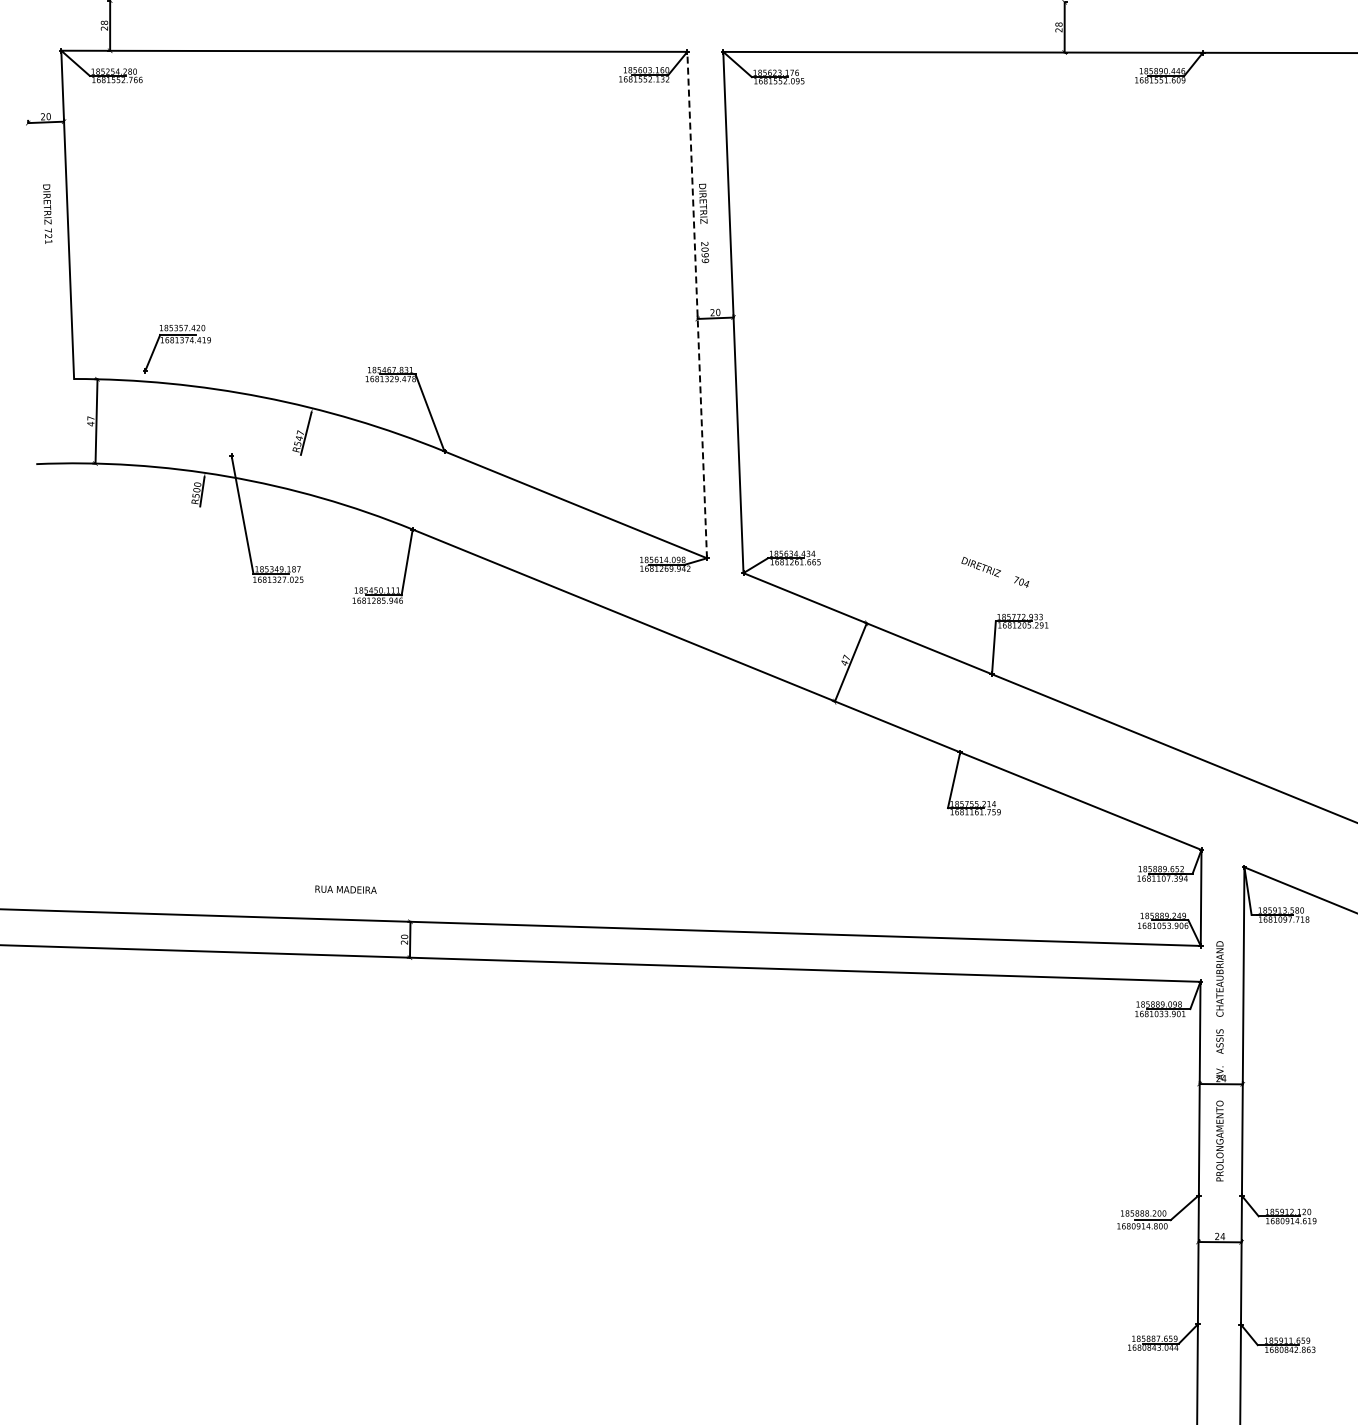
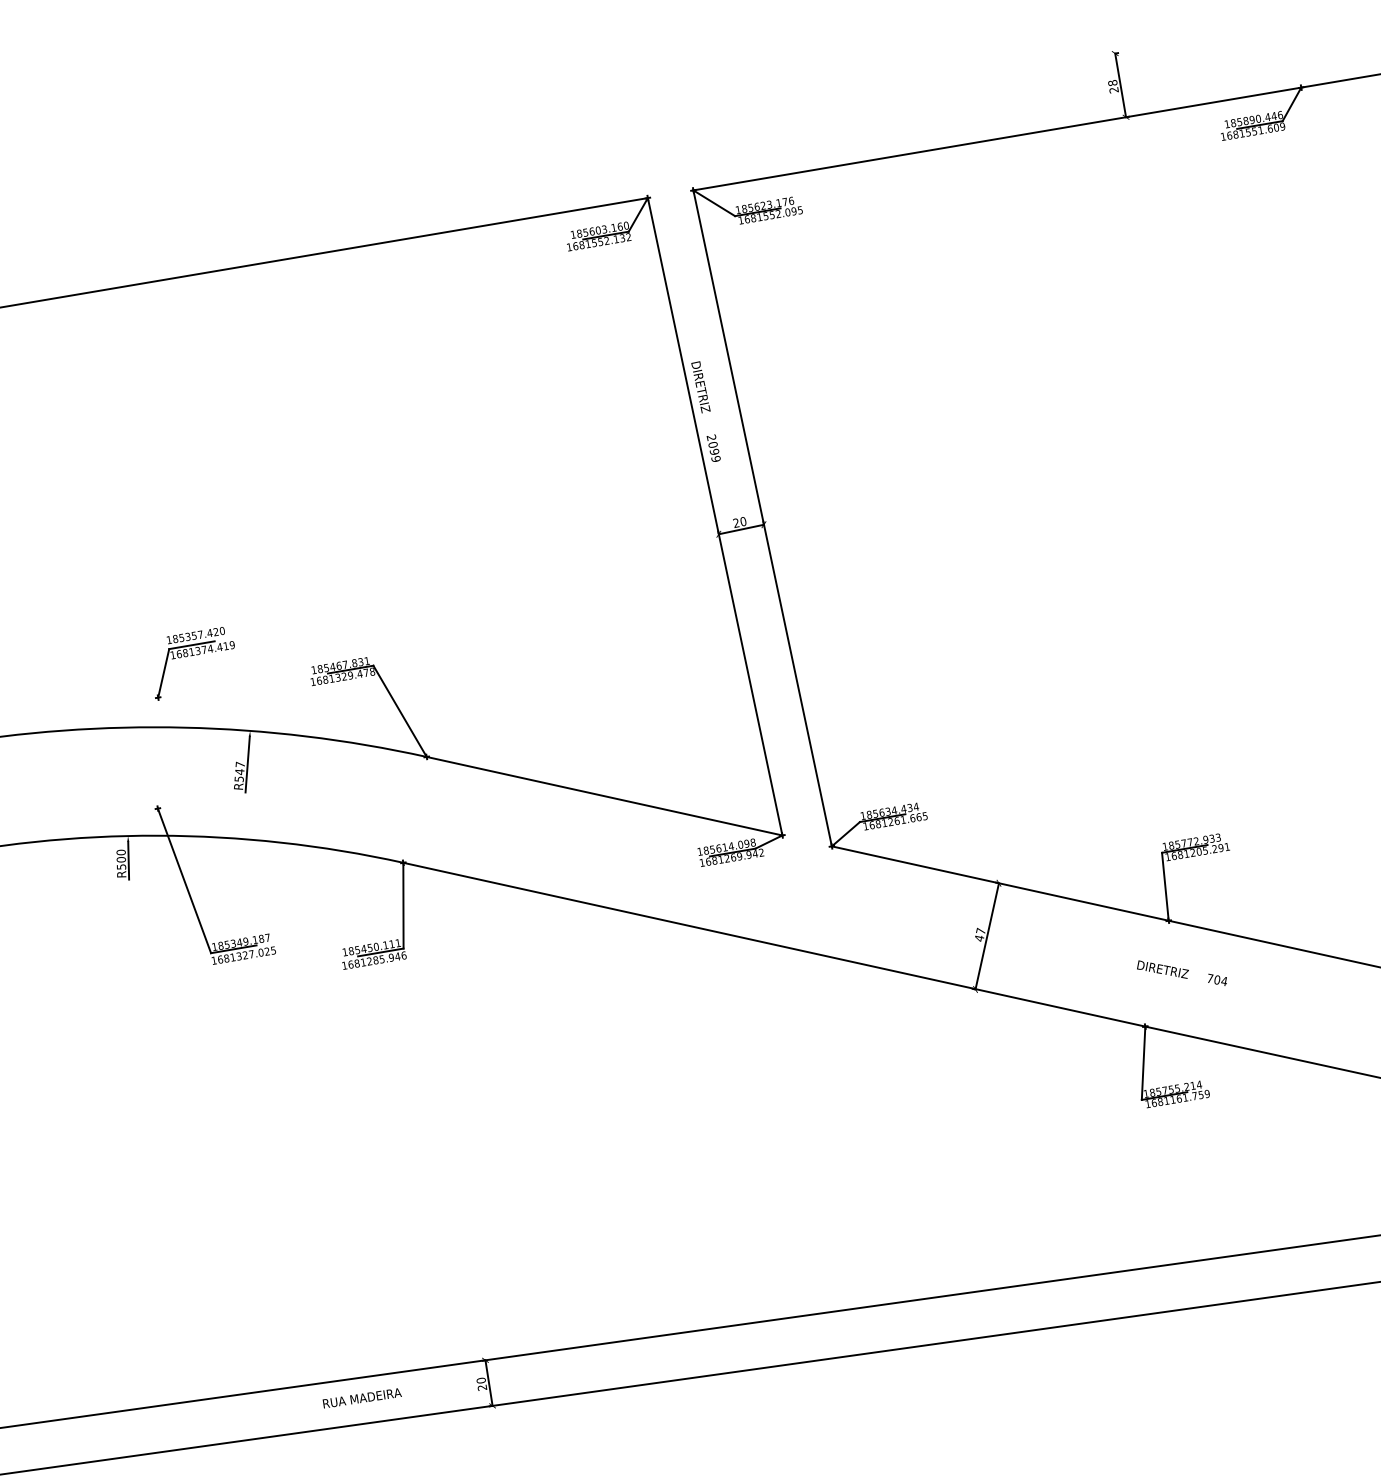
line: (697, 304) -> (715, 515), dashed -> solid
part: (176, 348) -> (192, 662), moved
text: (995, 572) -> (1182, 973), moved
text: (345, 889) -> (361, 1398), moved

